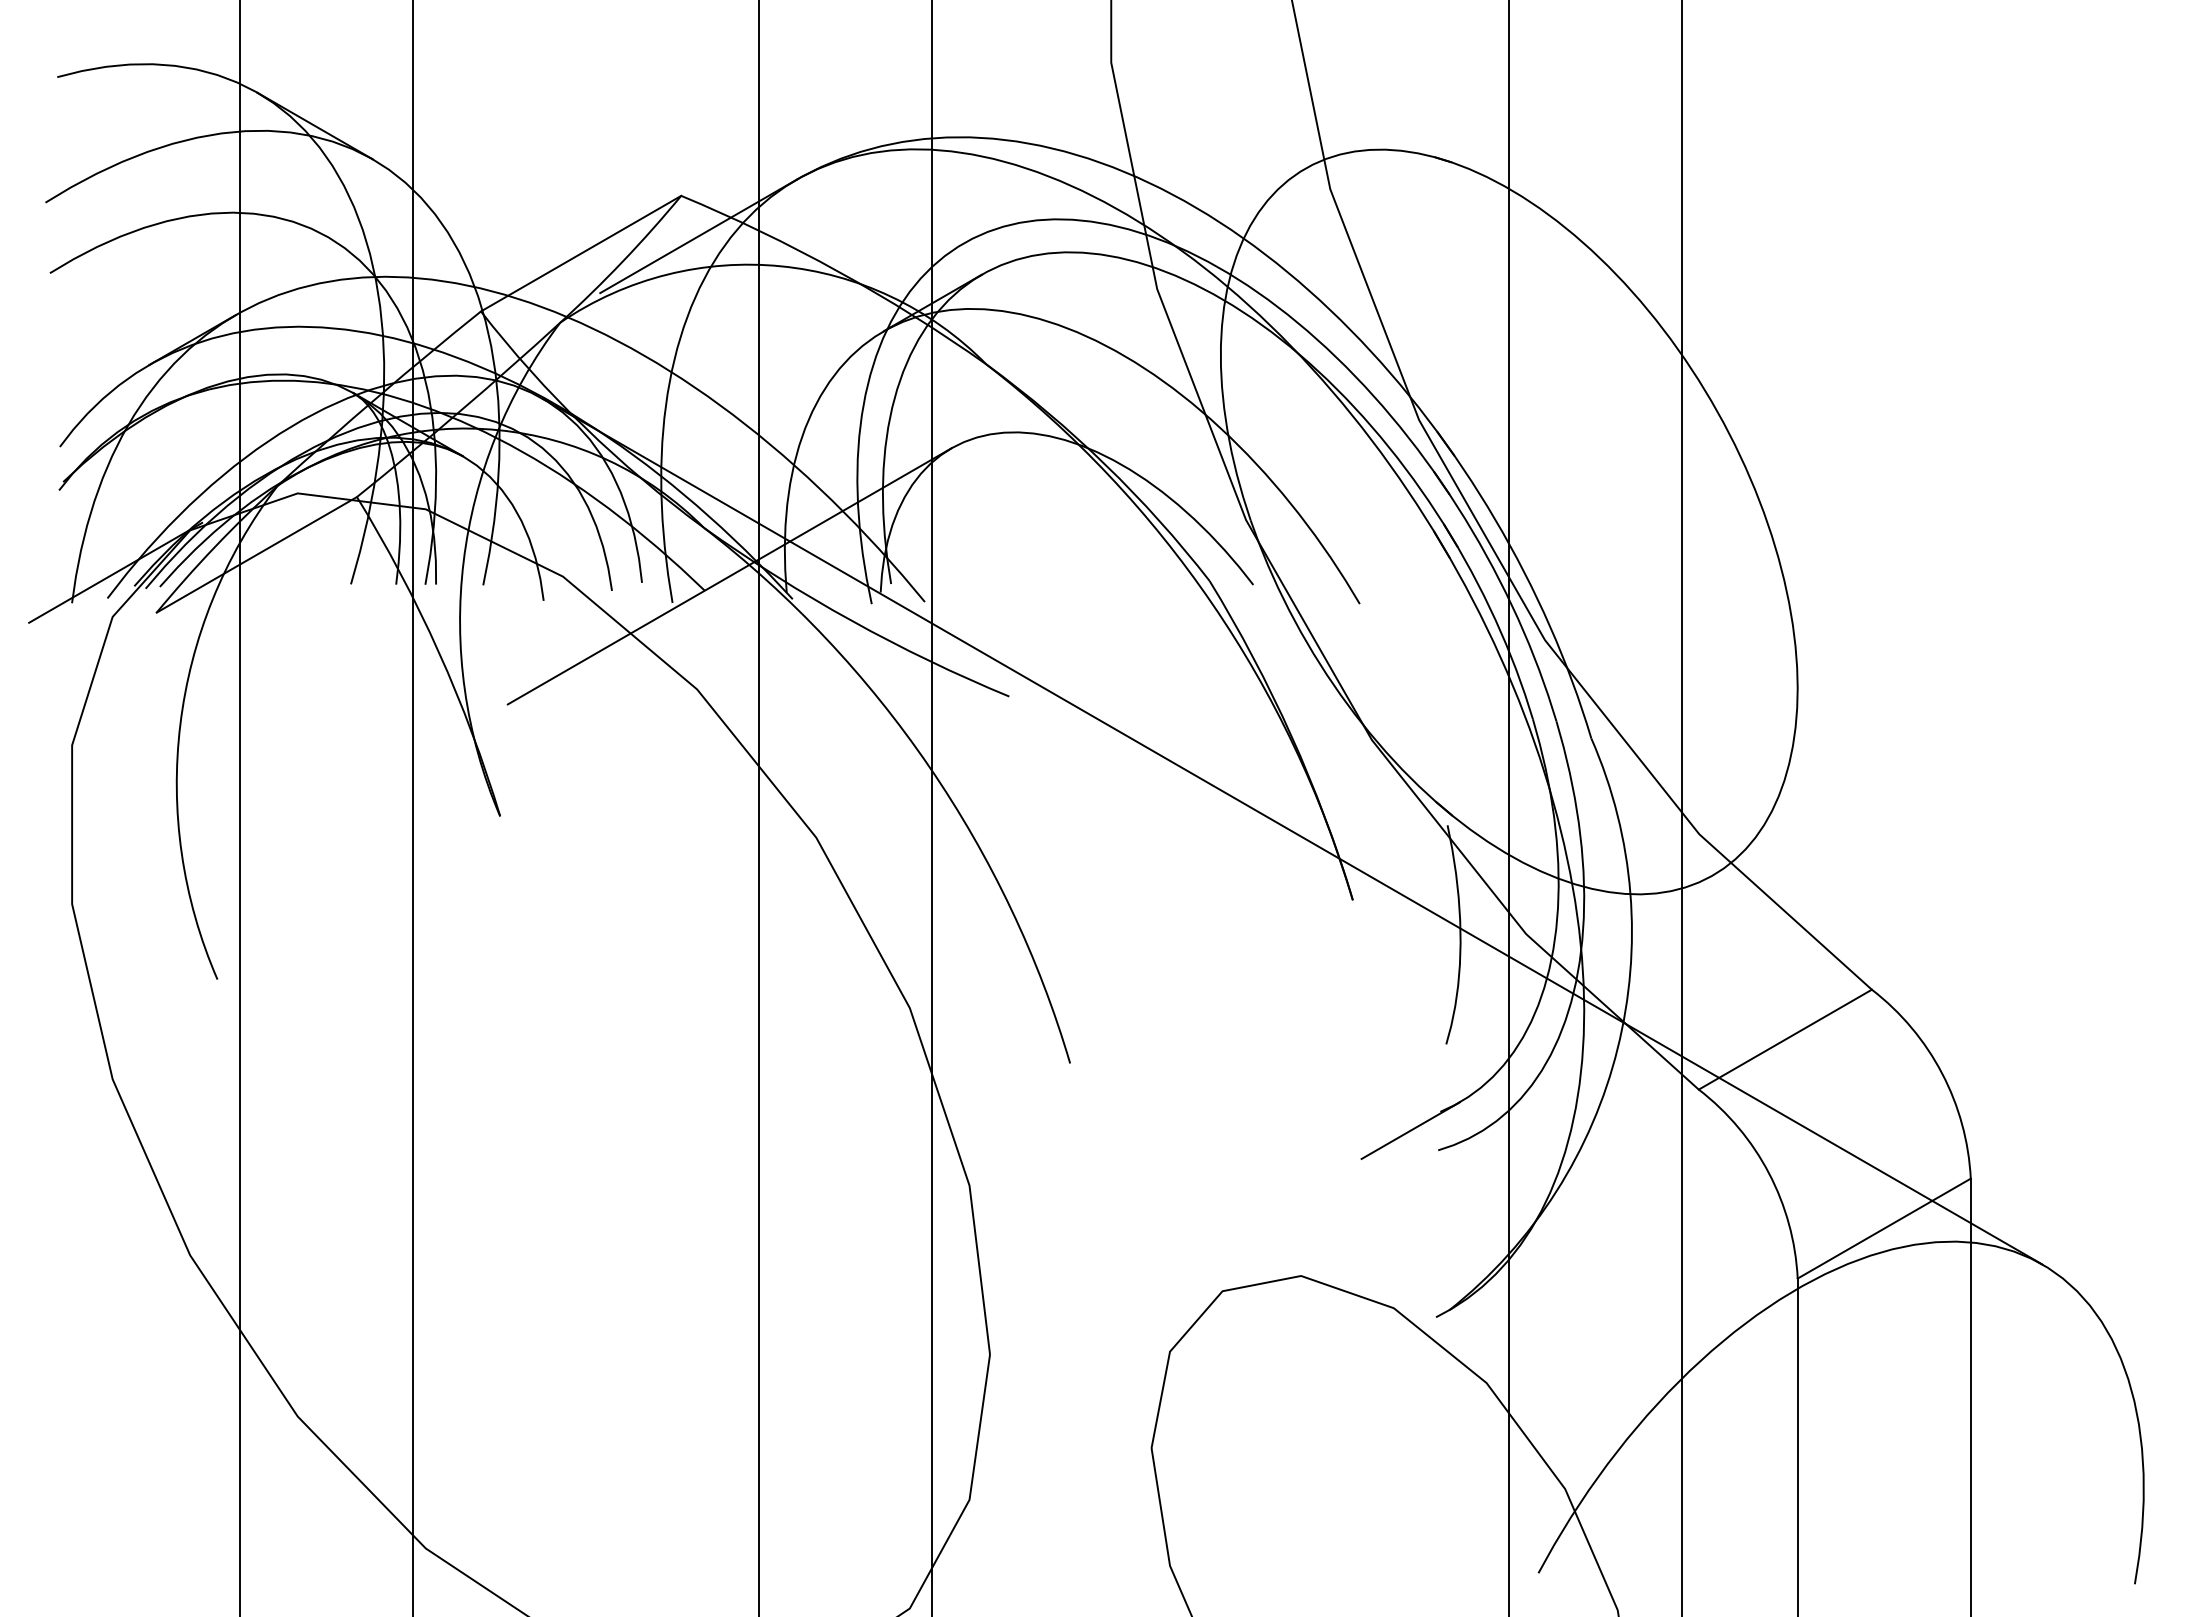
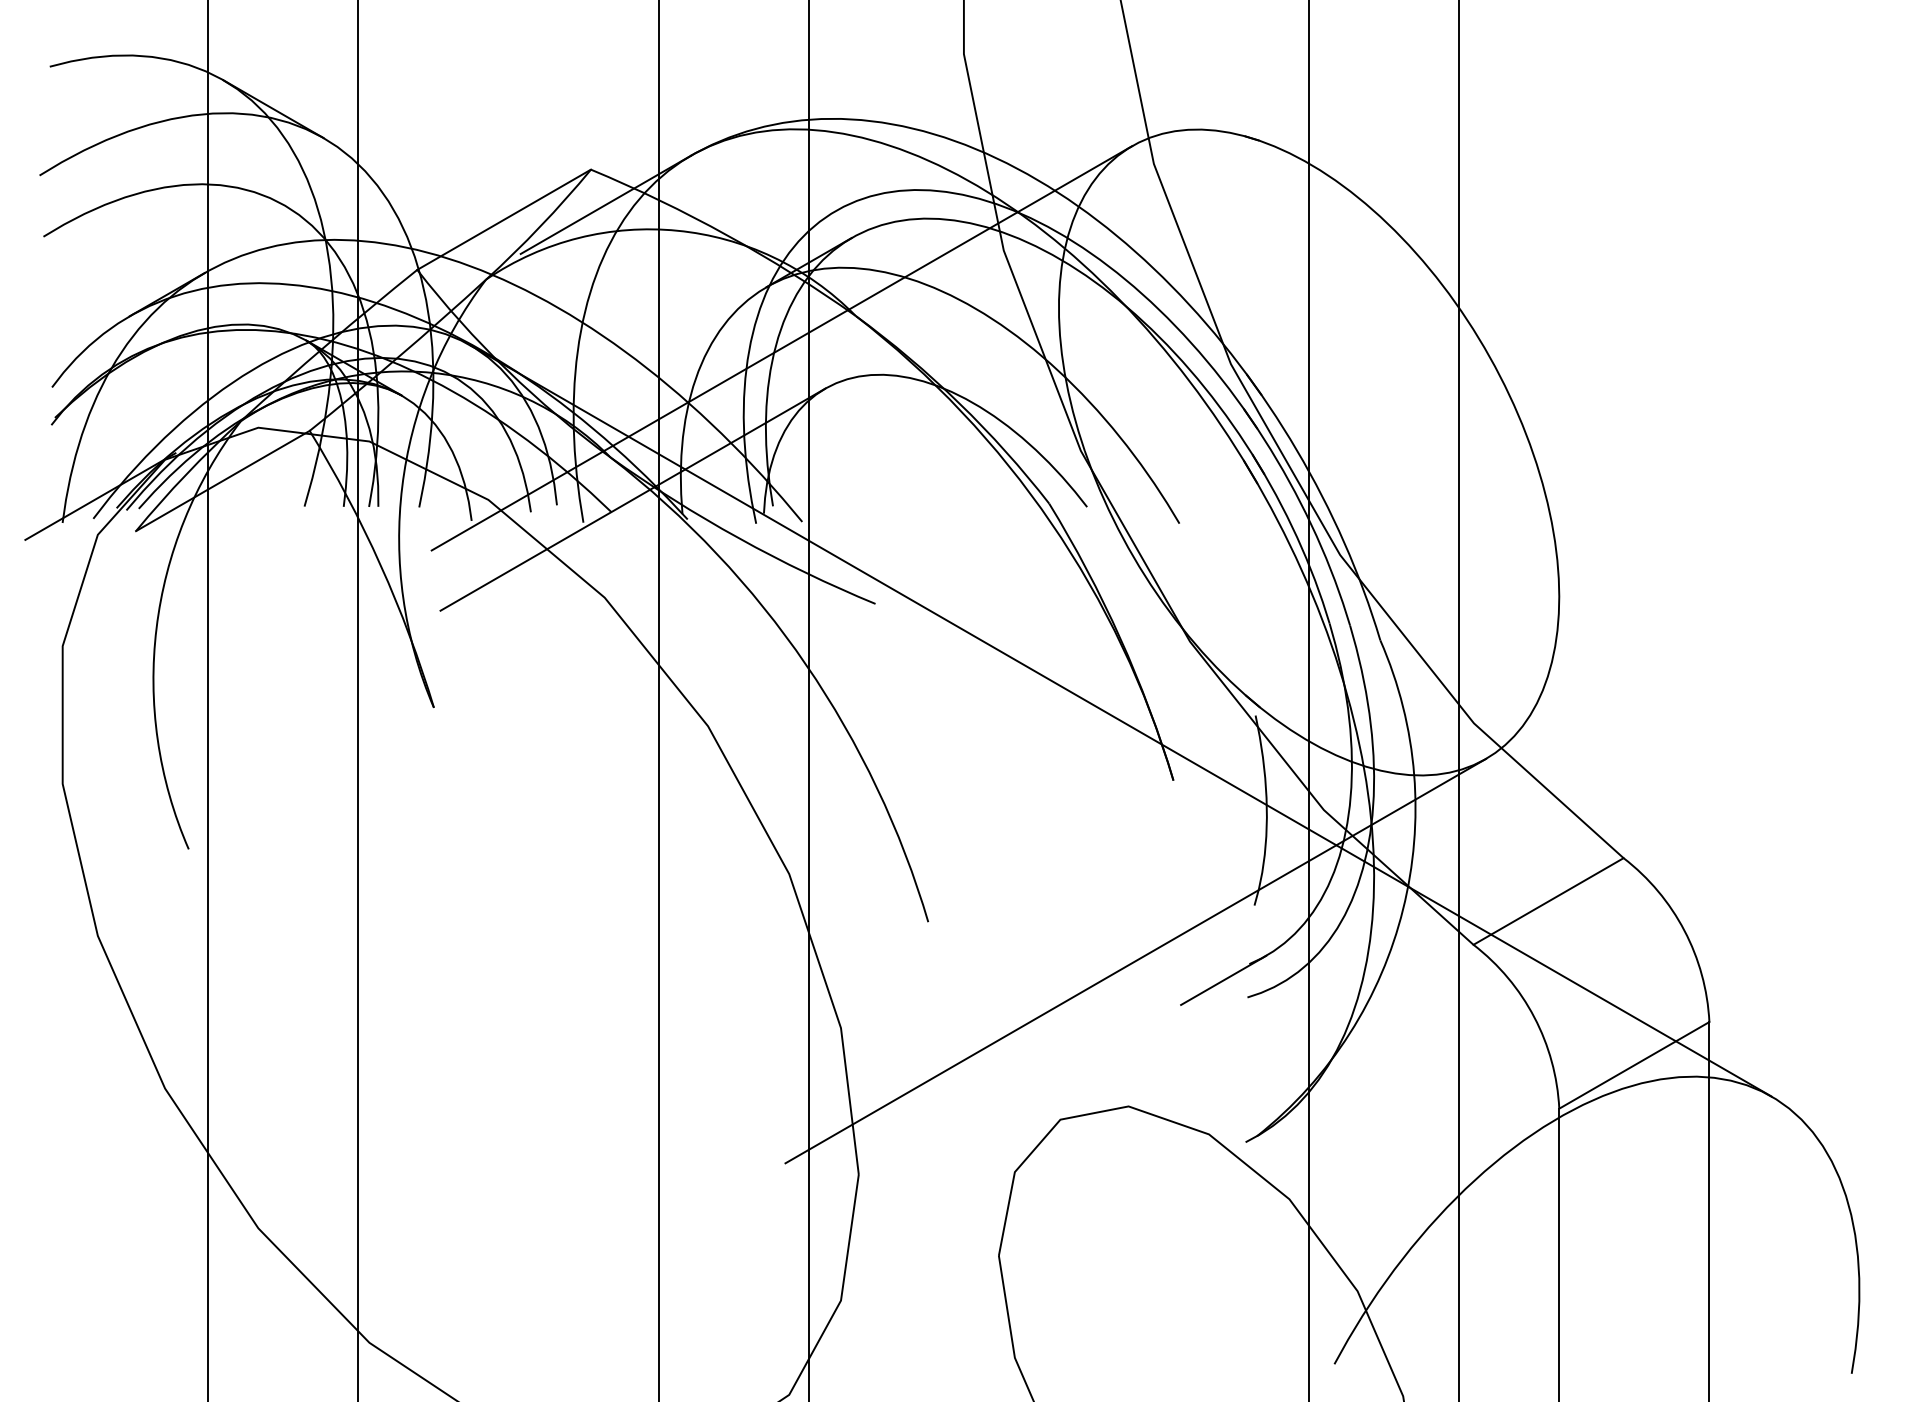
line: (901, 401) -> (782, 348), added
line: (1309, 1108) -> (1135, 961), added

